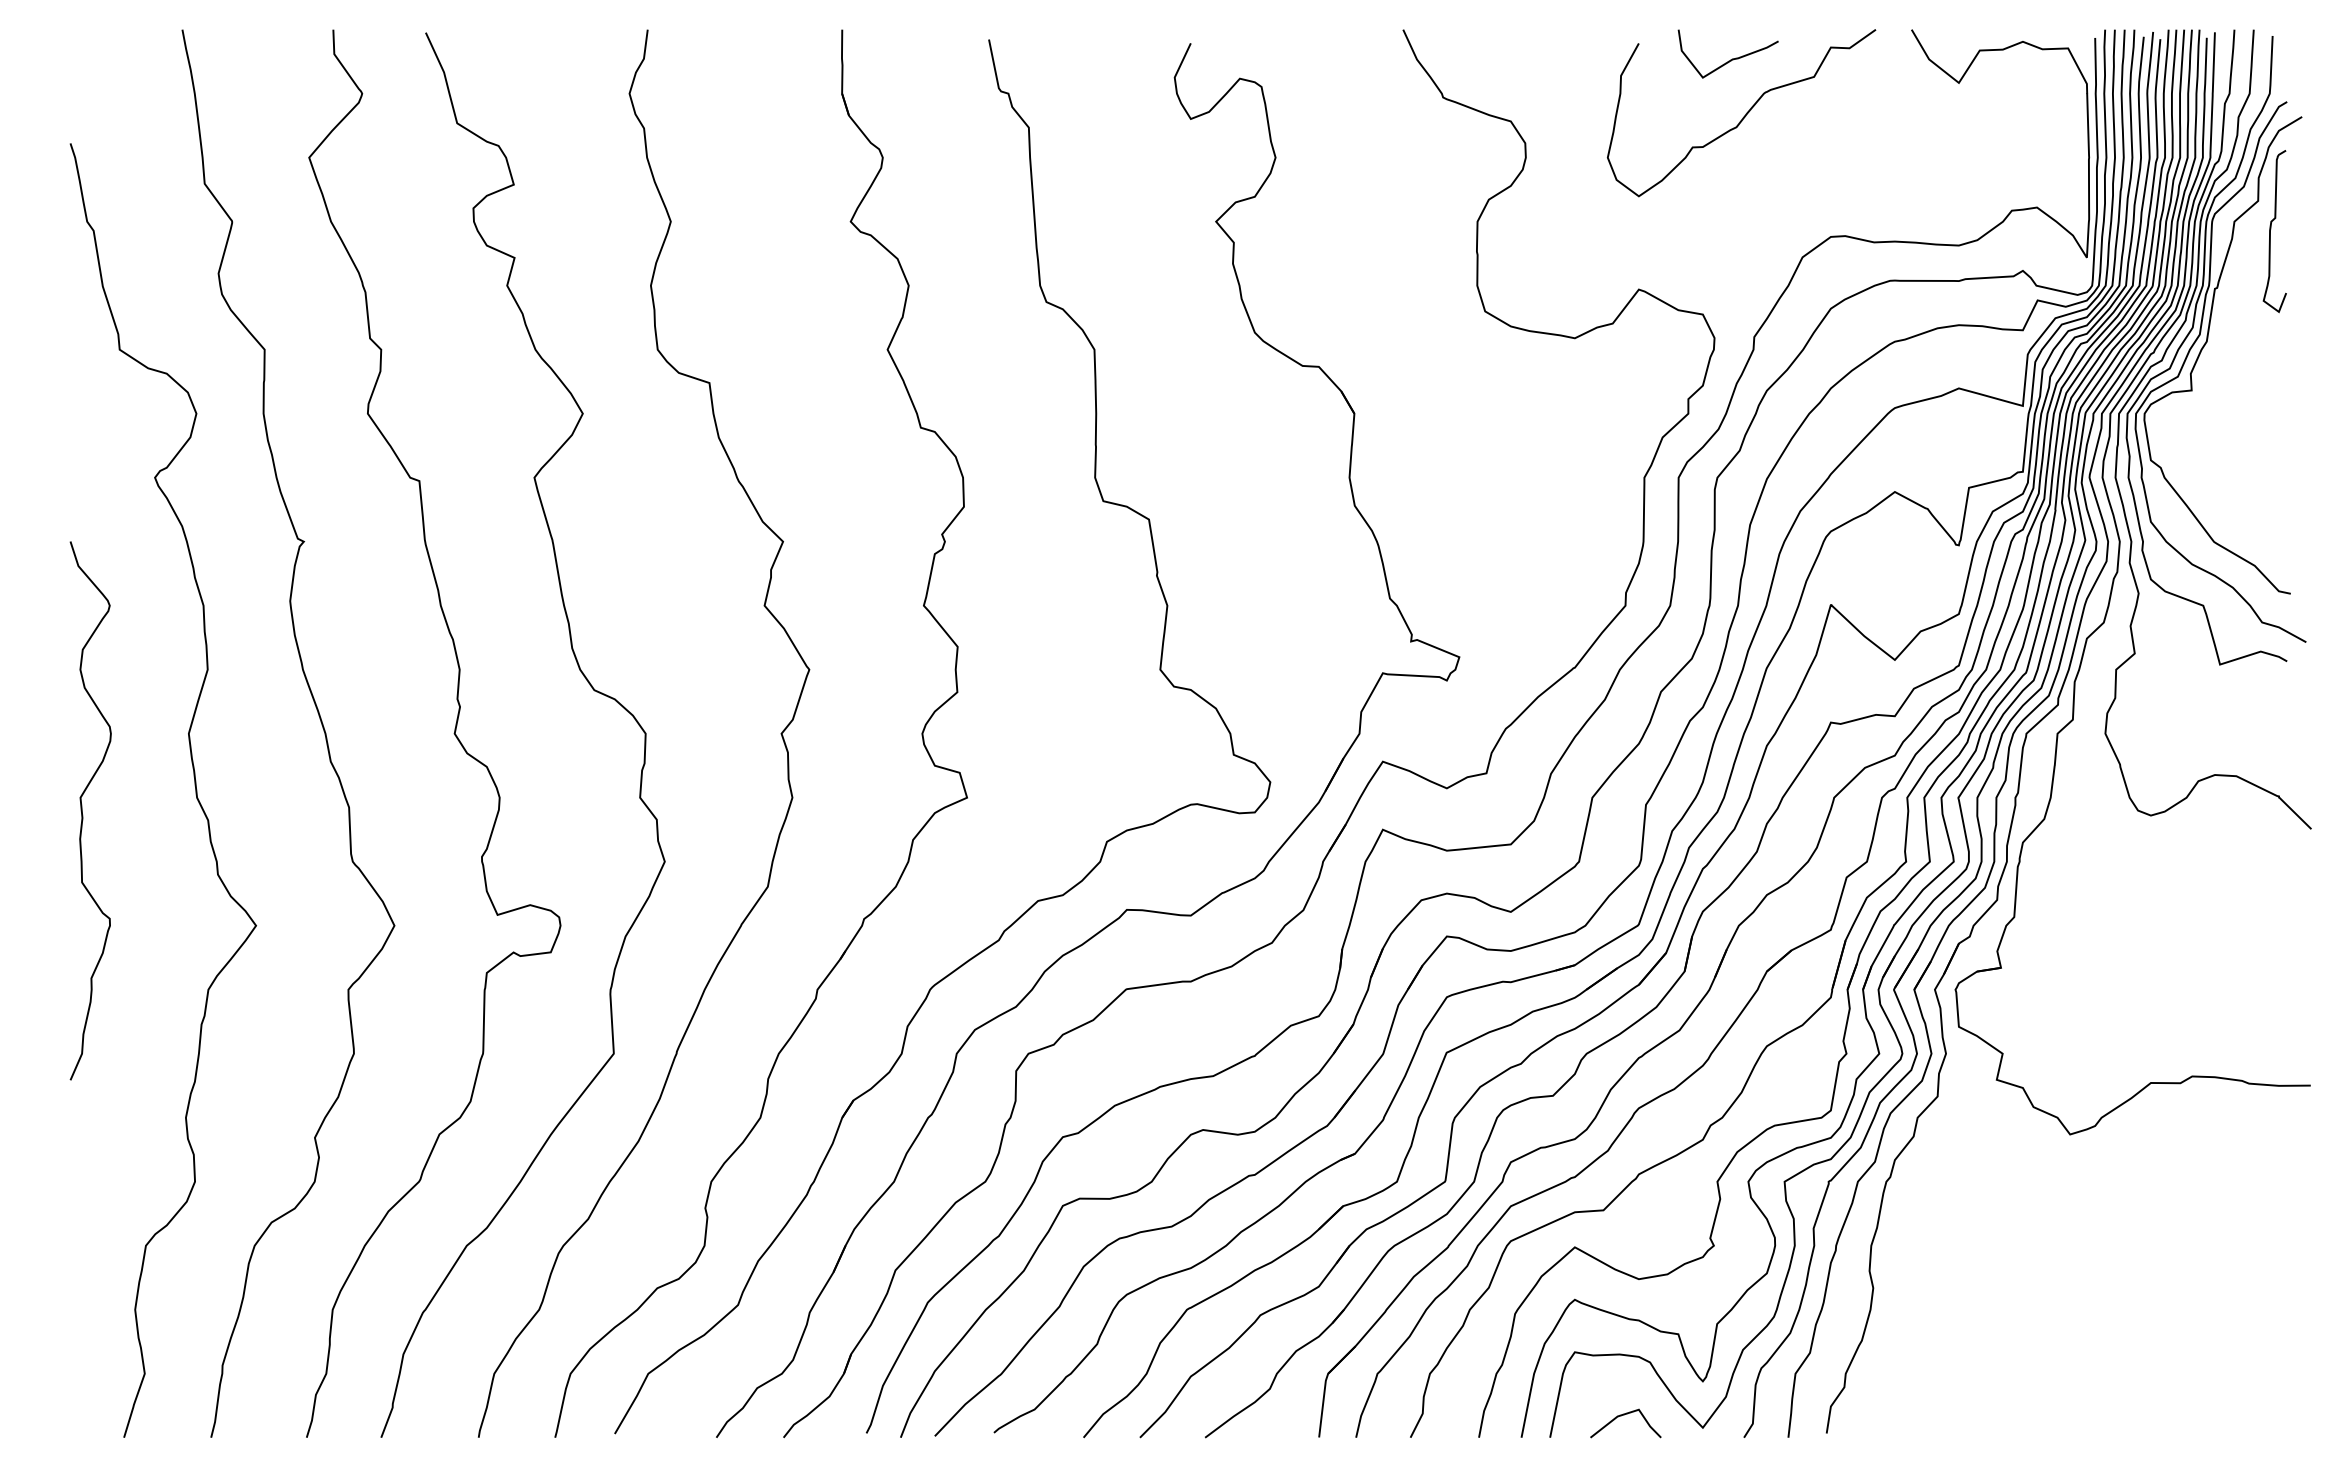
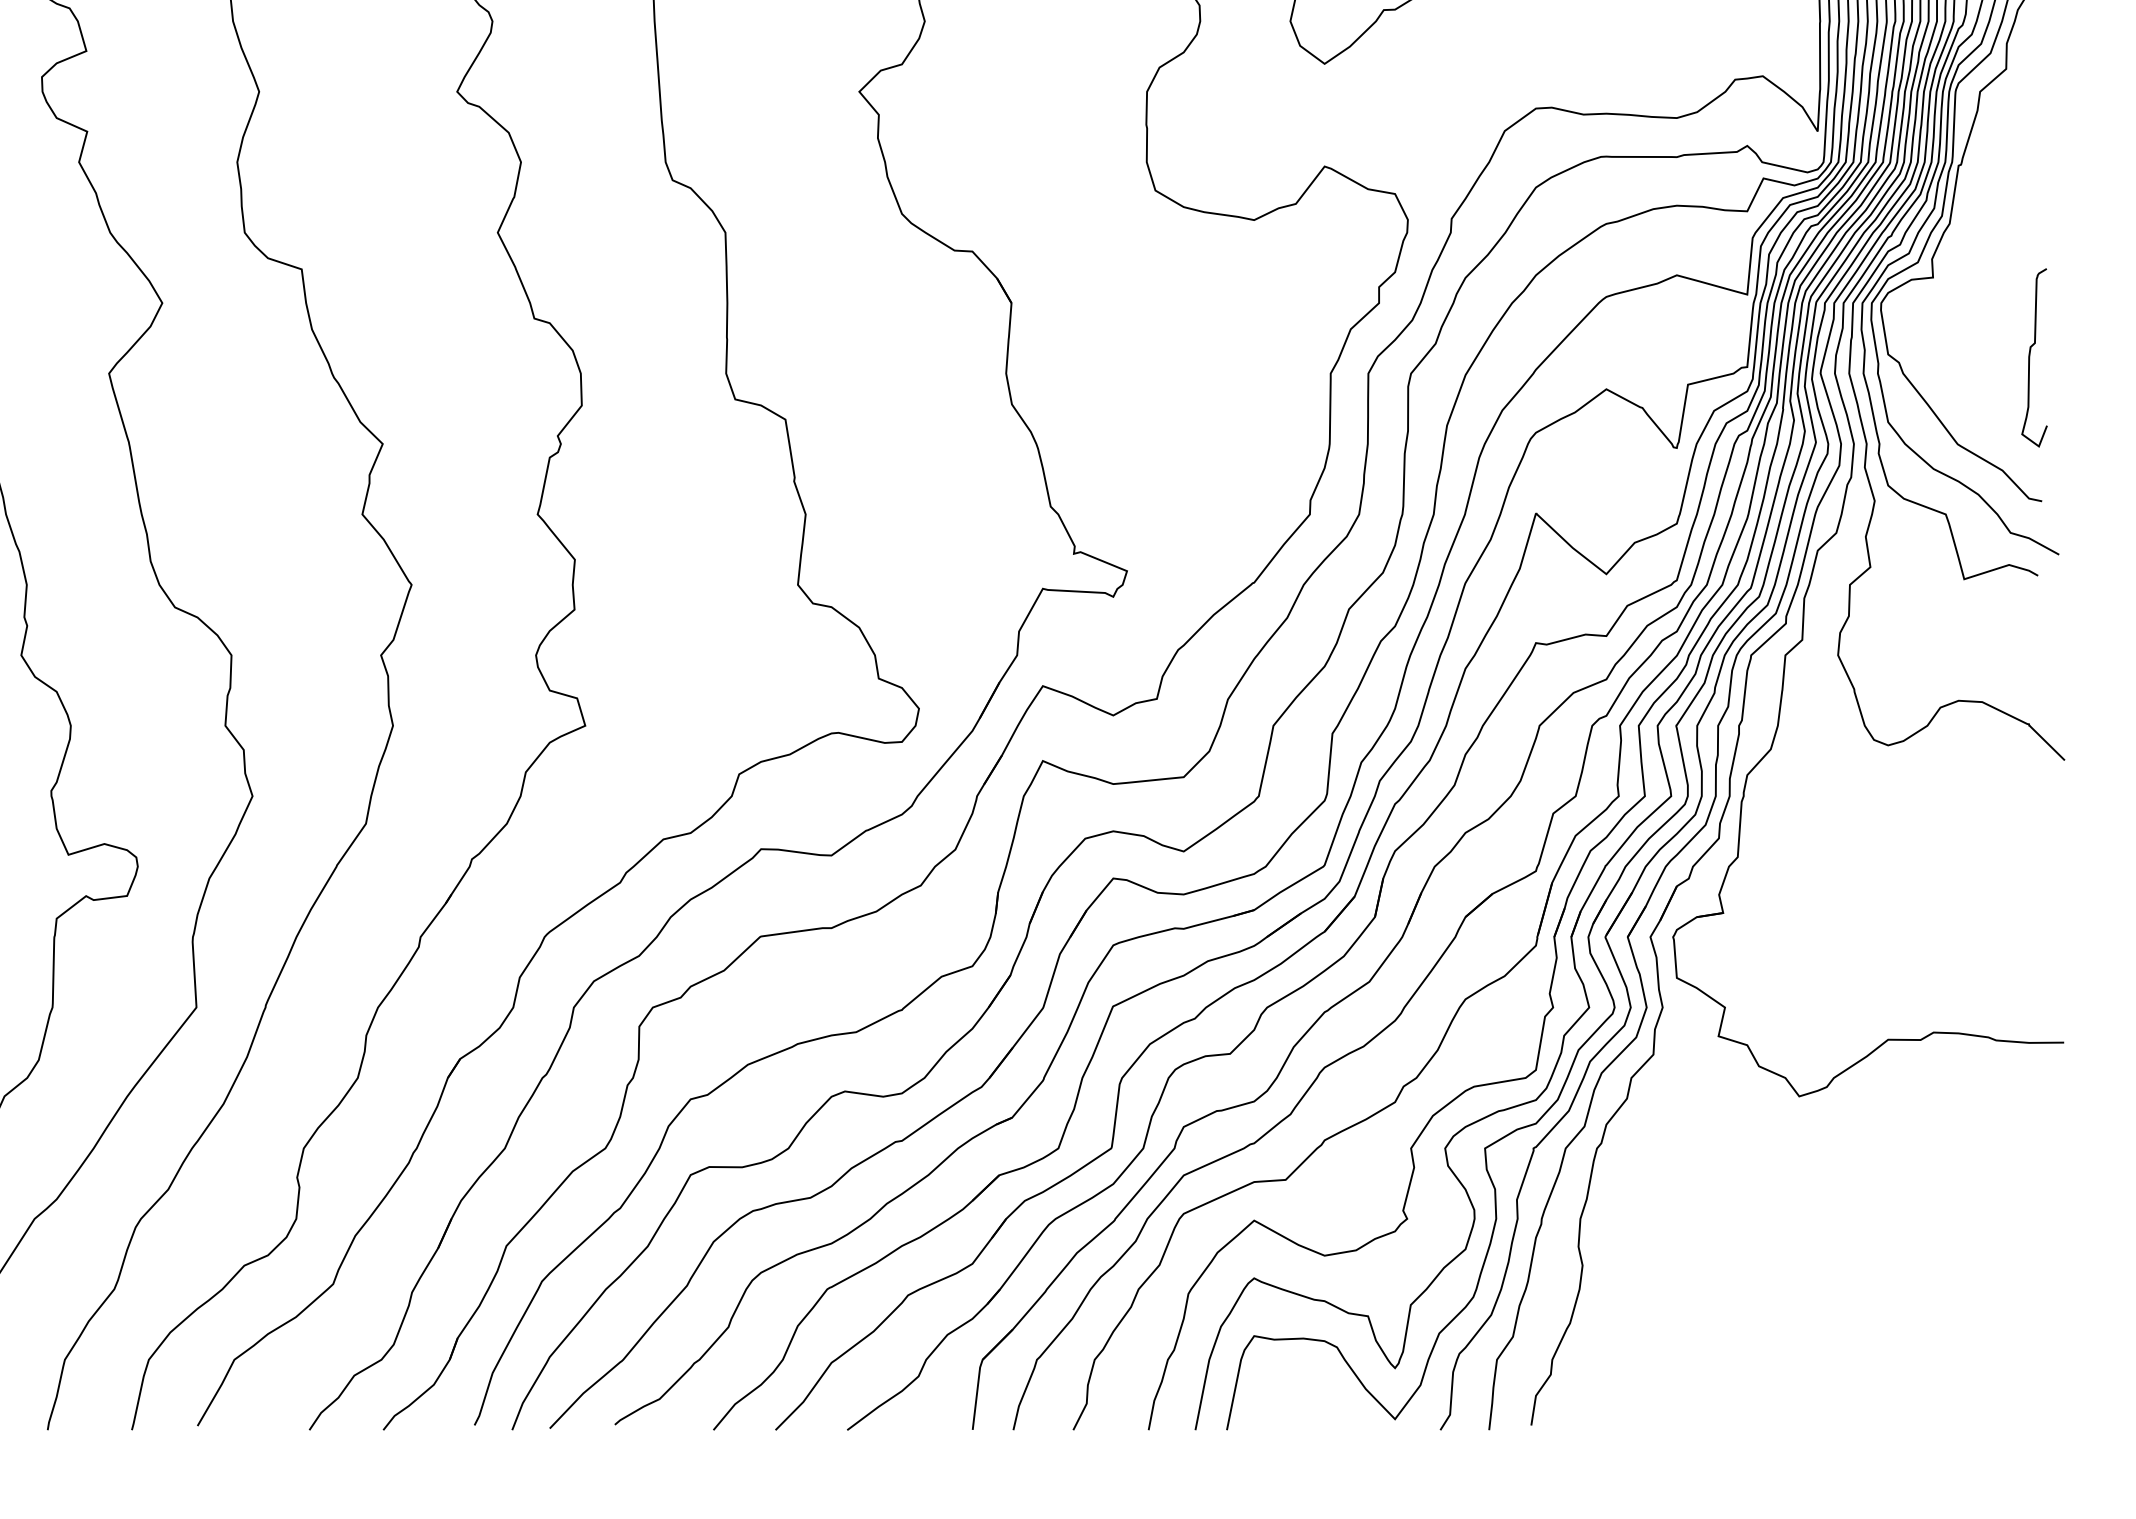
curve: (2271, 229) -> (2030, 355), moved
line: (1624, 1415) -> (1308, 1405), removed

